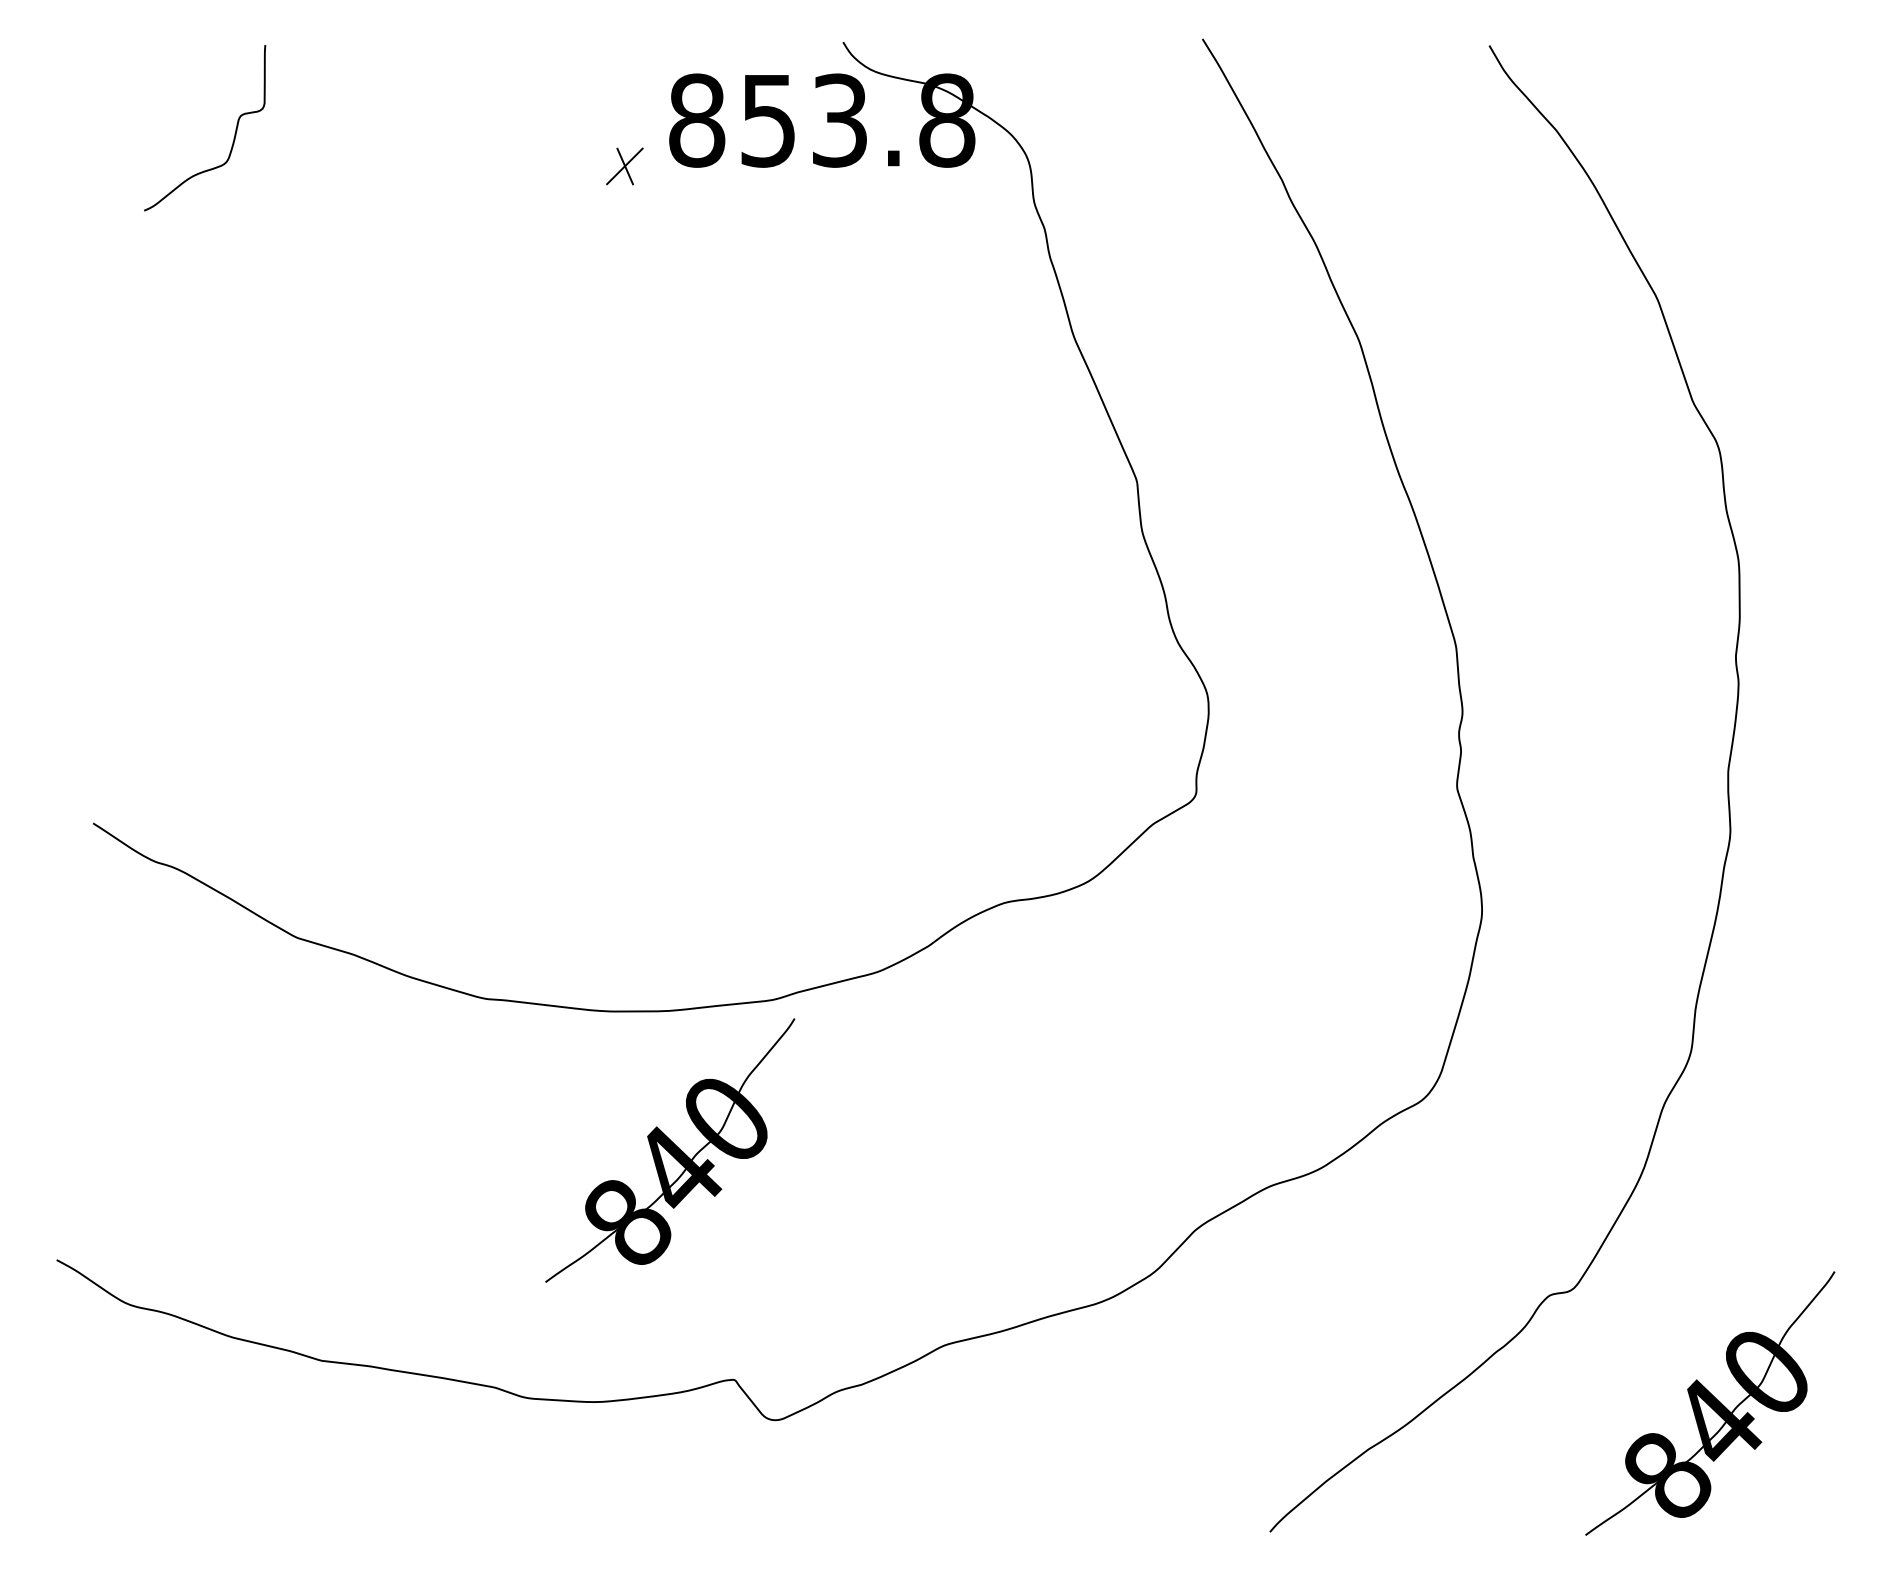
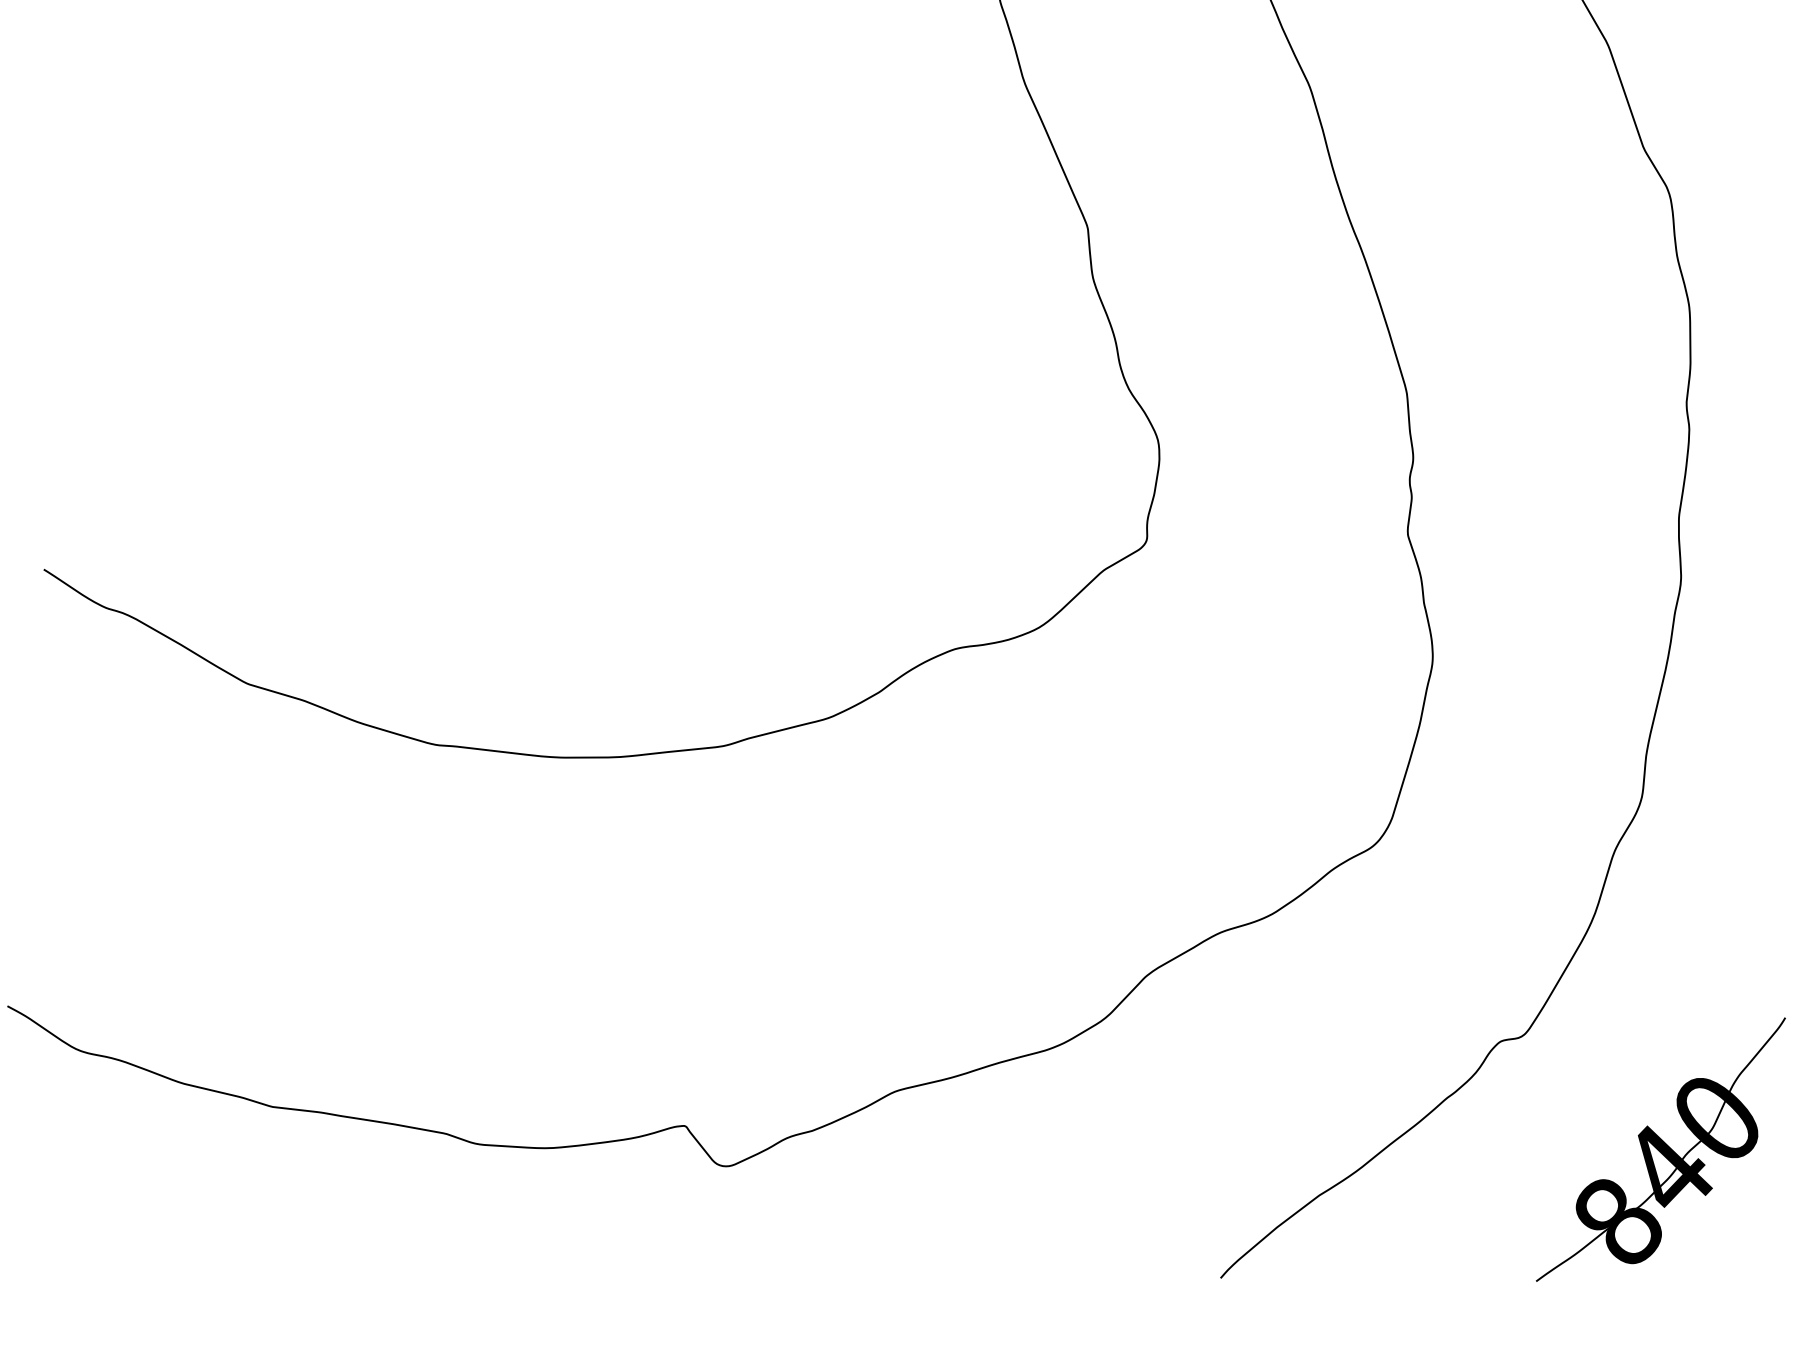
part: (670, 1150) -> (621, 896), removed

